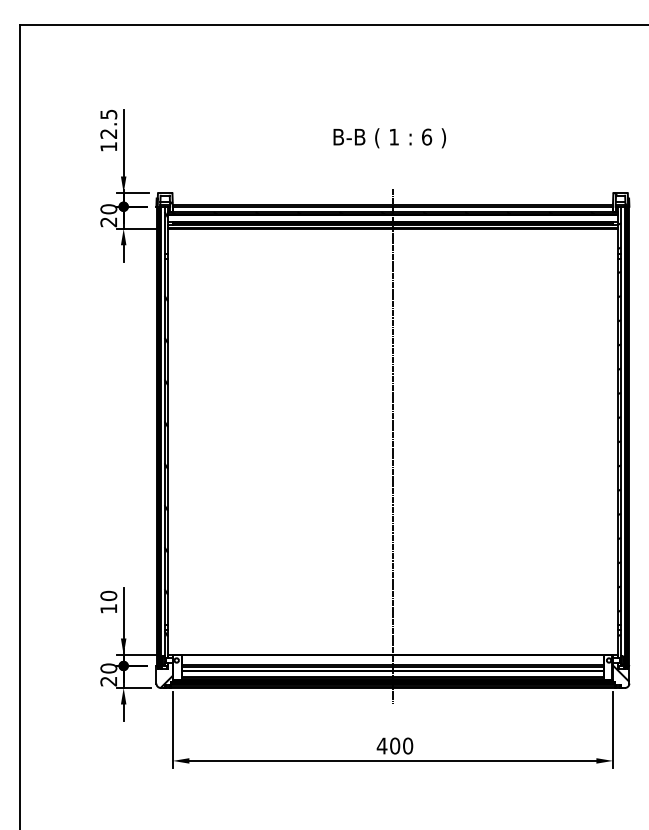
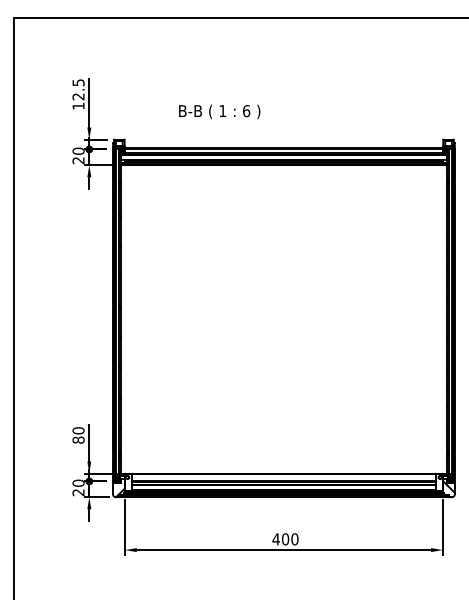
text: (389, 137) -> (219, 111), moved
line: (392, 446) -> (283, 322), removed
text: (108, 607) -> (78, 439), 10 -> 80

